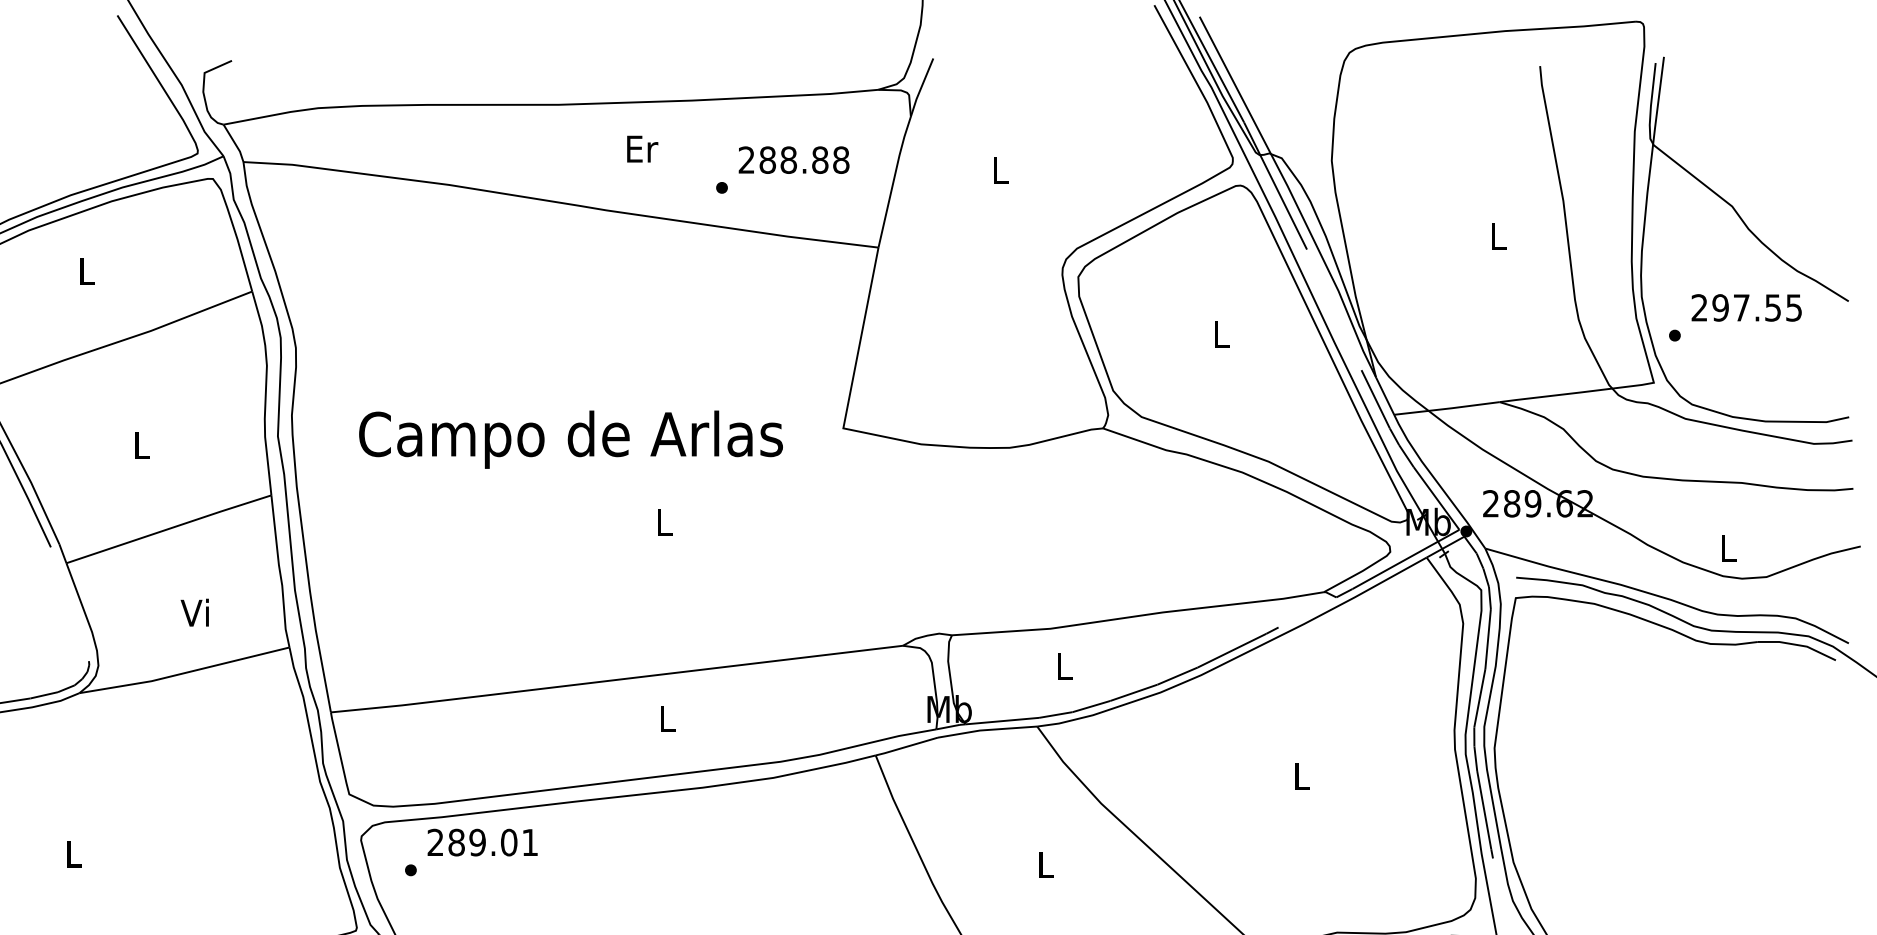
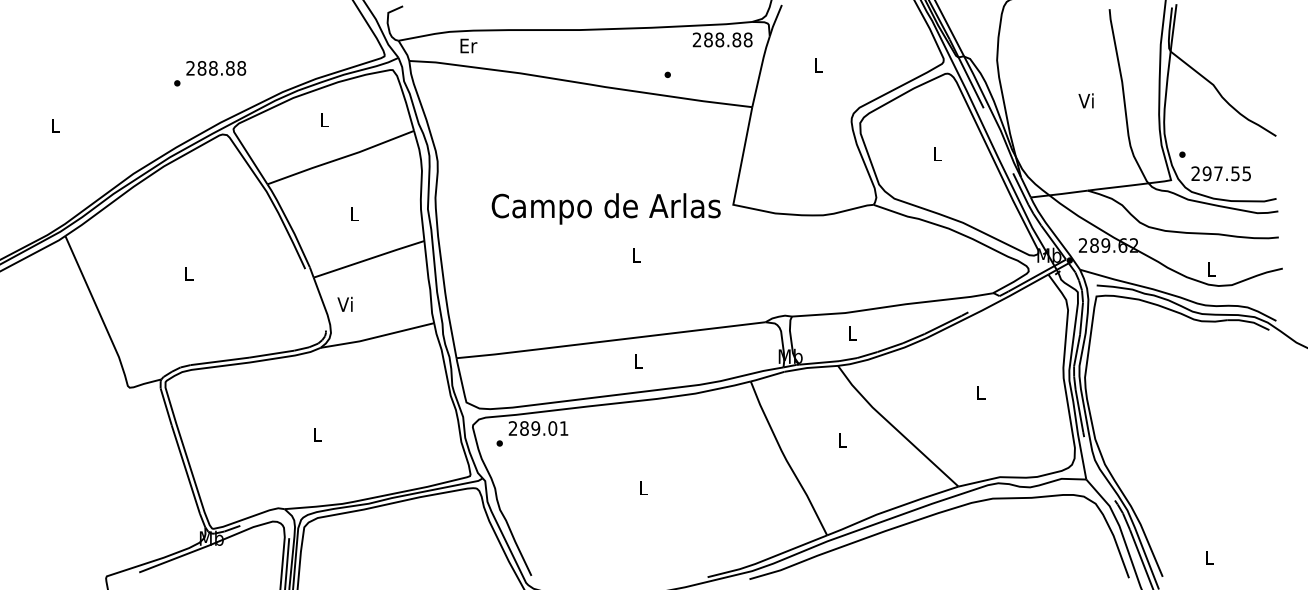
text: (641, 148) -> (468, 45), moved
text: (793, 159) -> (722, 39), moved
text: (1495, 235) -> (1085, 100), L -> Vi
text: (1745, 307) -> (1220, 173), moved
text: (569, 438) -> (605, 208), moved
text: (193, 611) -> (344, 303), moved

